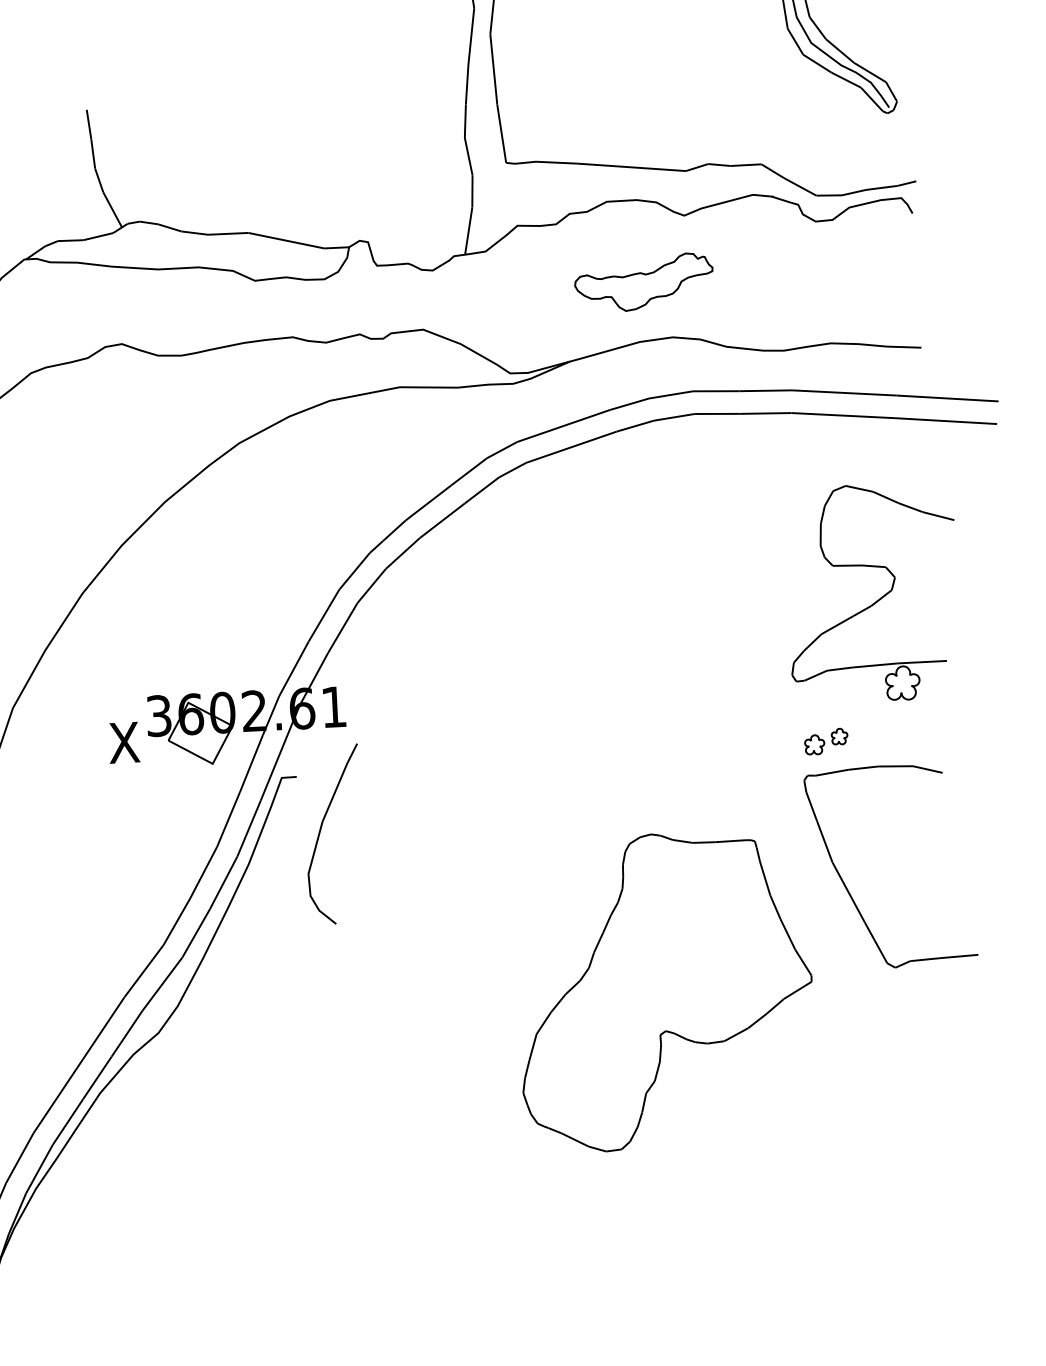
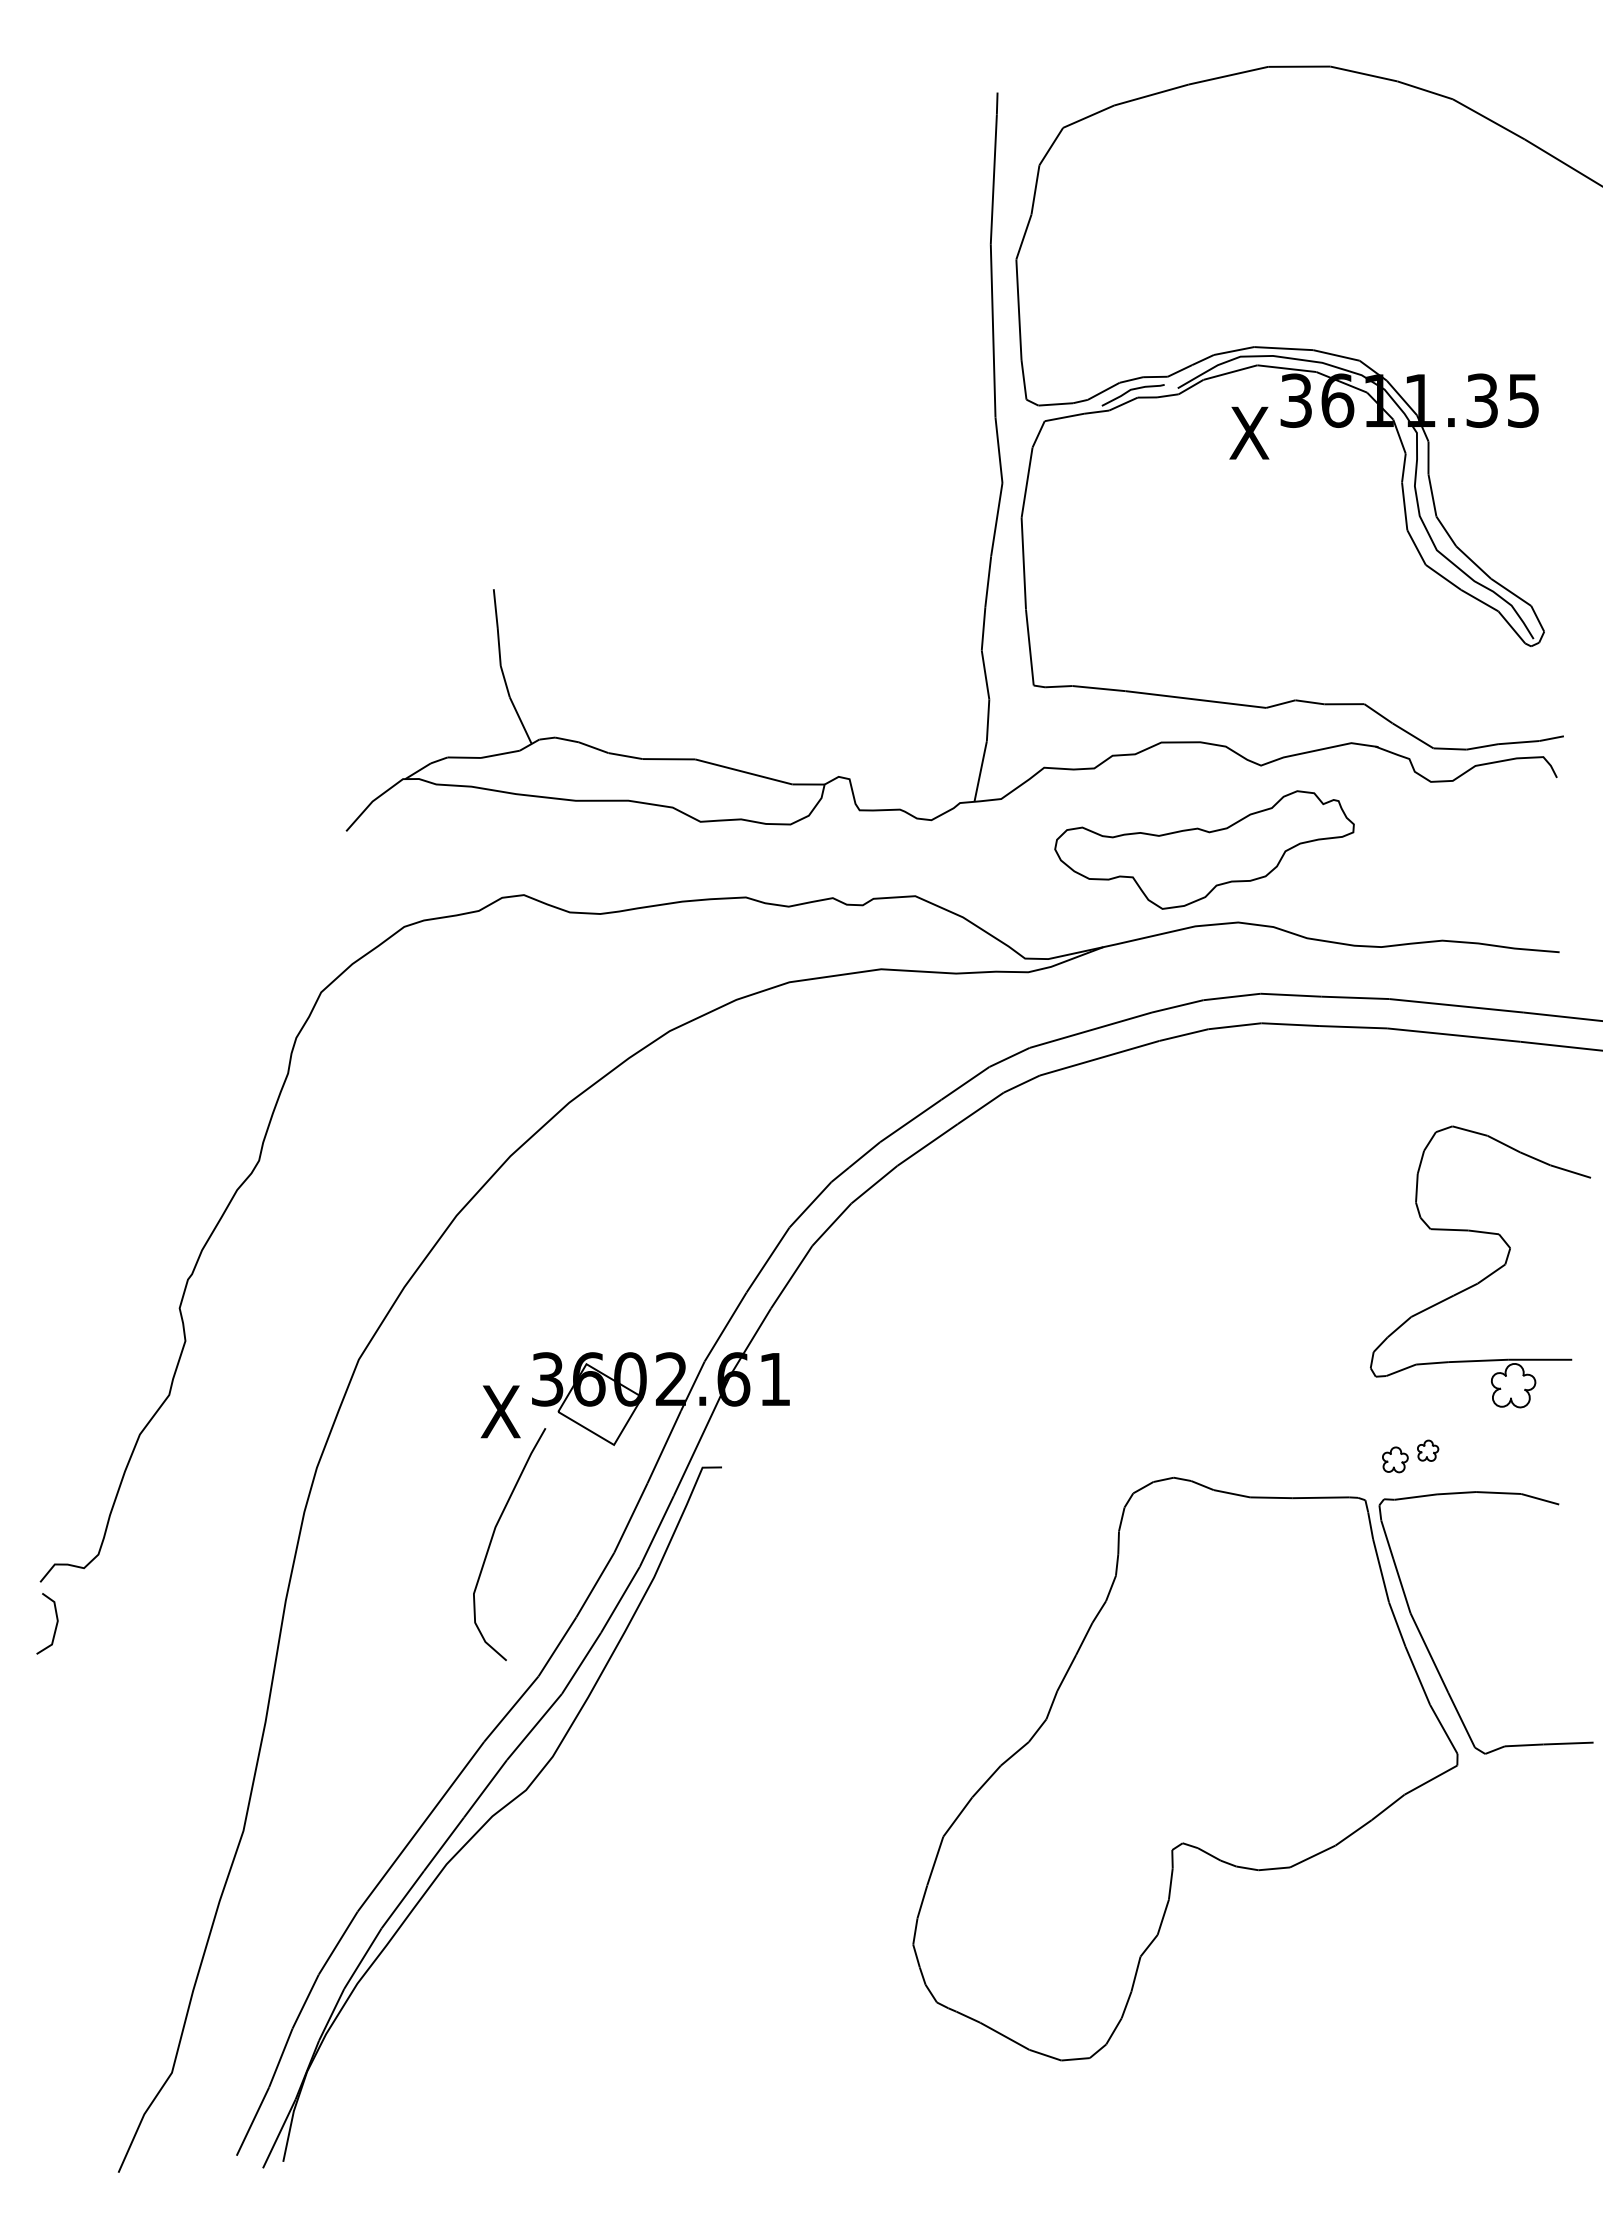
part: (644, 282) -> (1204, 849), size x1.67
curve: (321, 829) -> (493, 1537), moved
part: (665, 990) -> (1185, 1768), size x1.43

